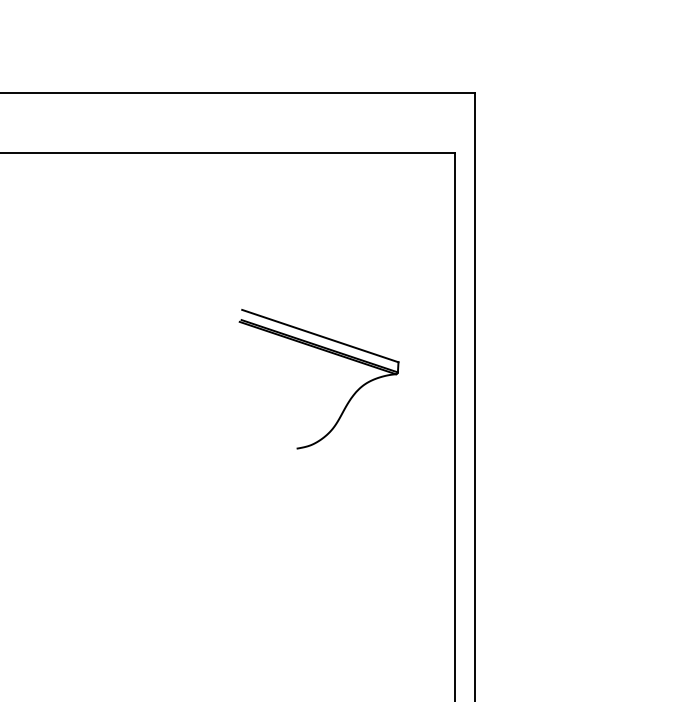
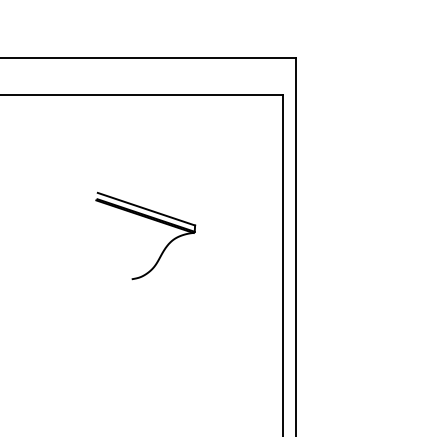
part: (325, 352) -> (149, 219), moved

